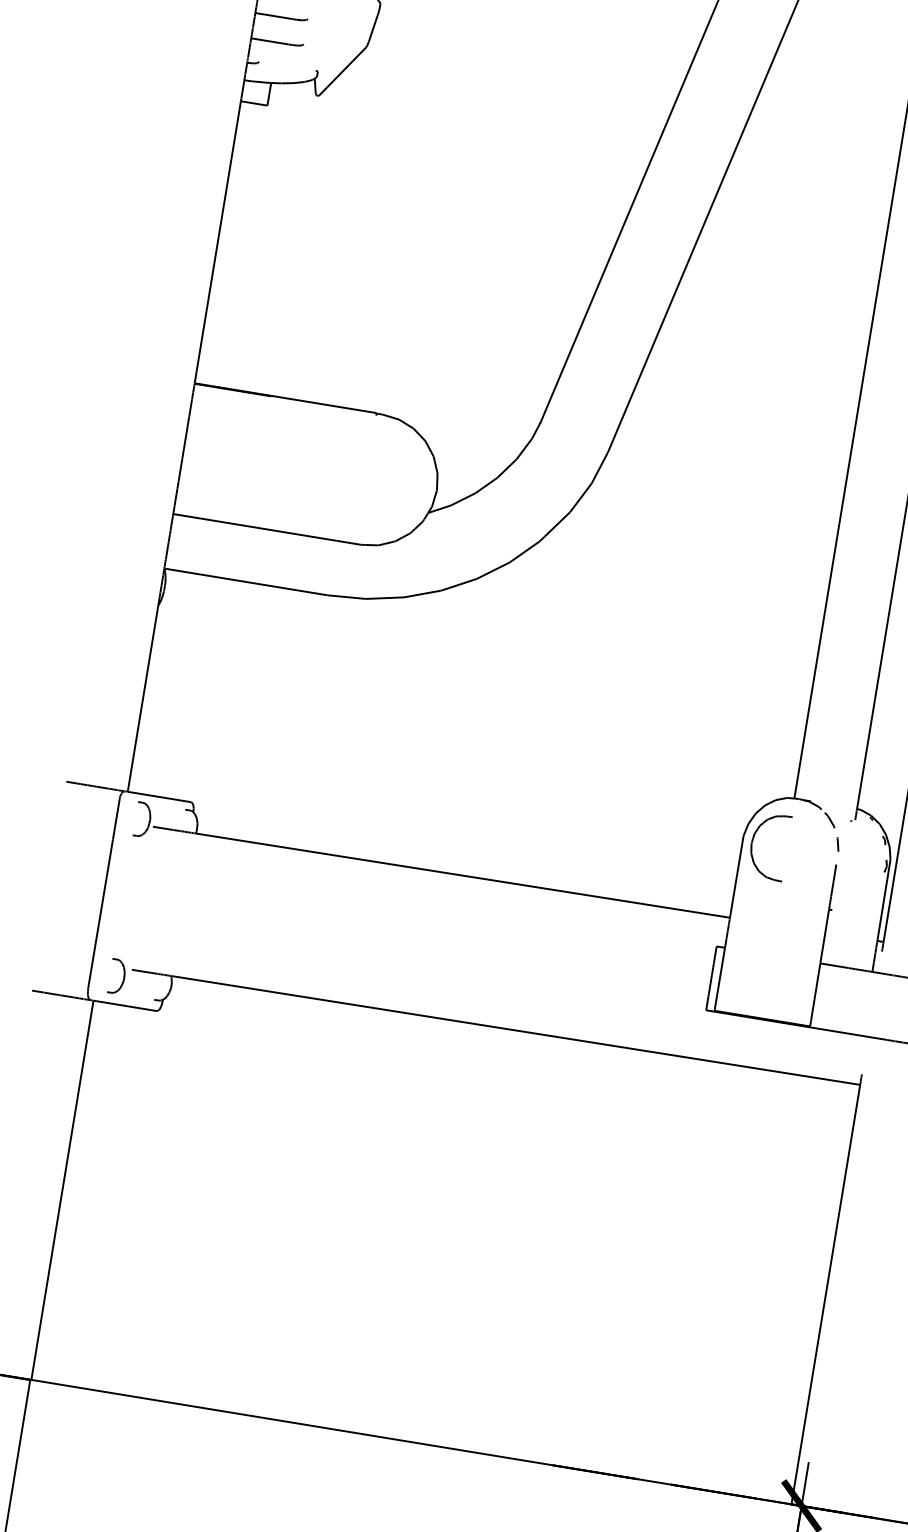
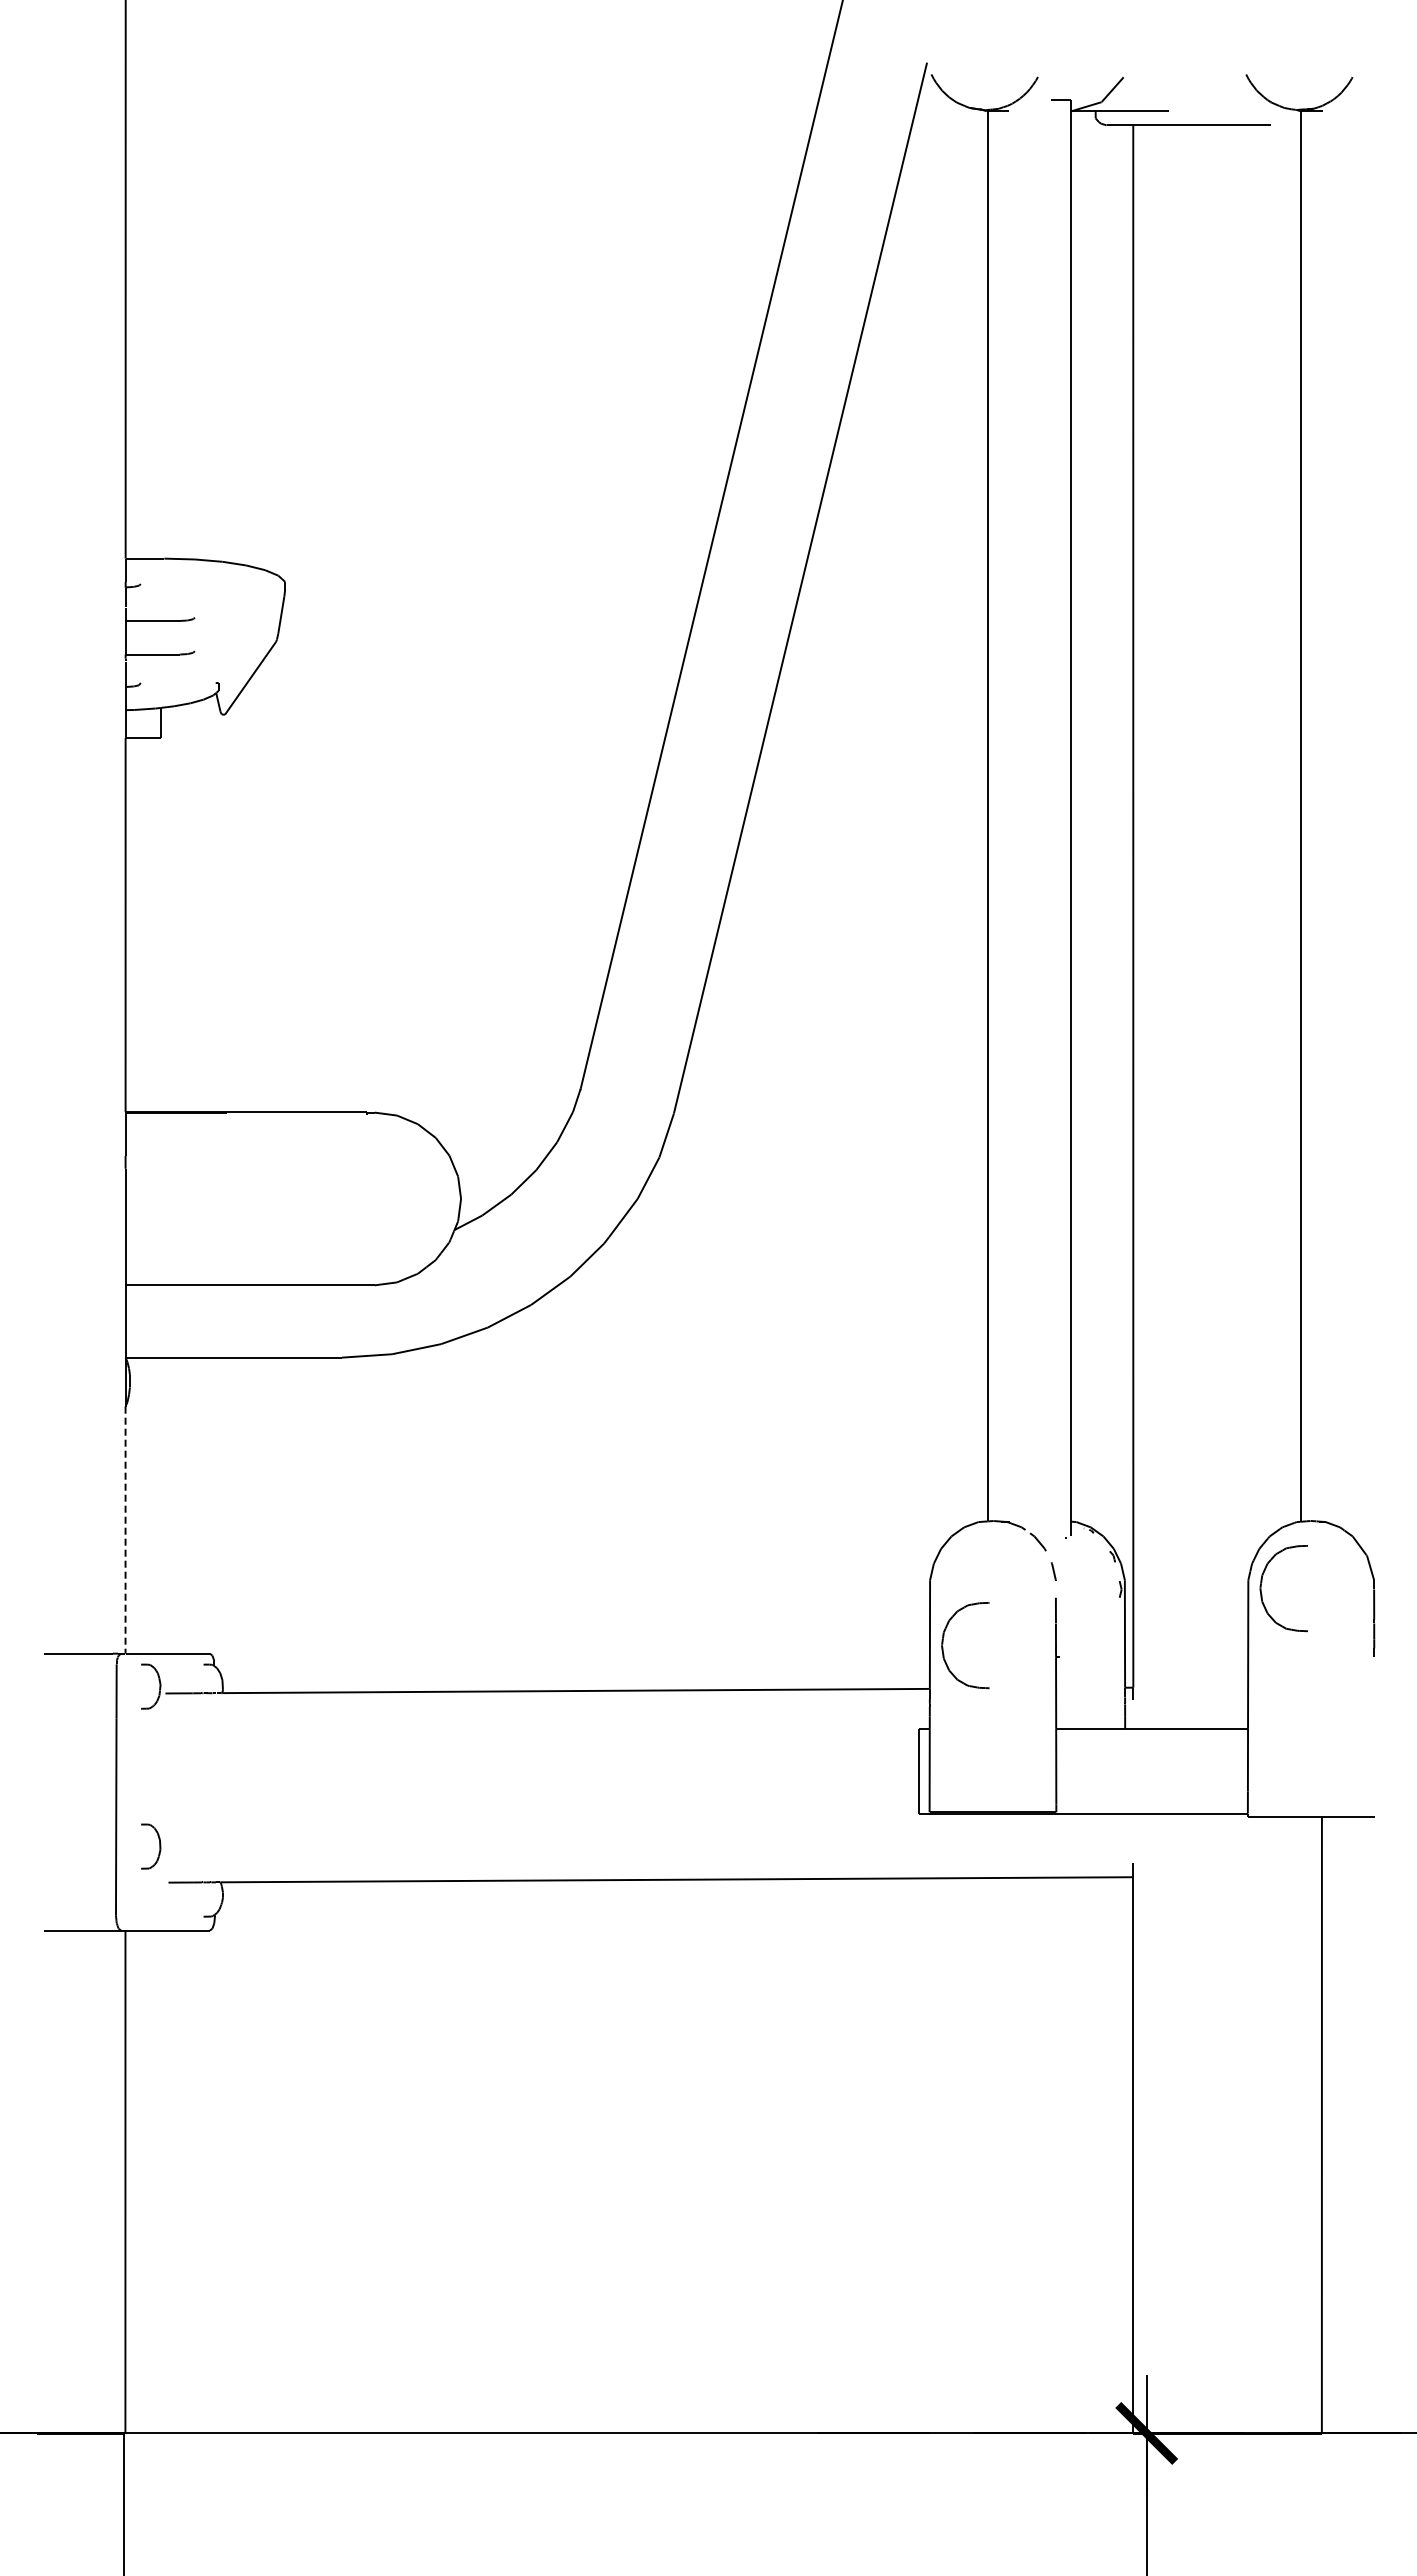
line: (142, 698) -> (125, 1530), solid -> dashed
part: (752, 842) -> (943, 1643), moved
part: (123, 977) -> (159, 1846), moved

